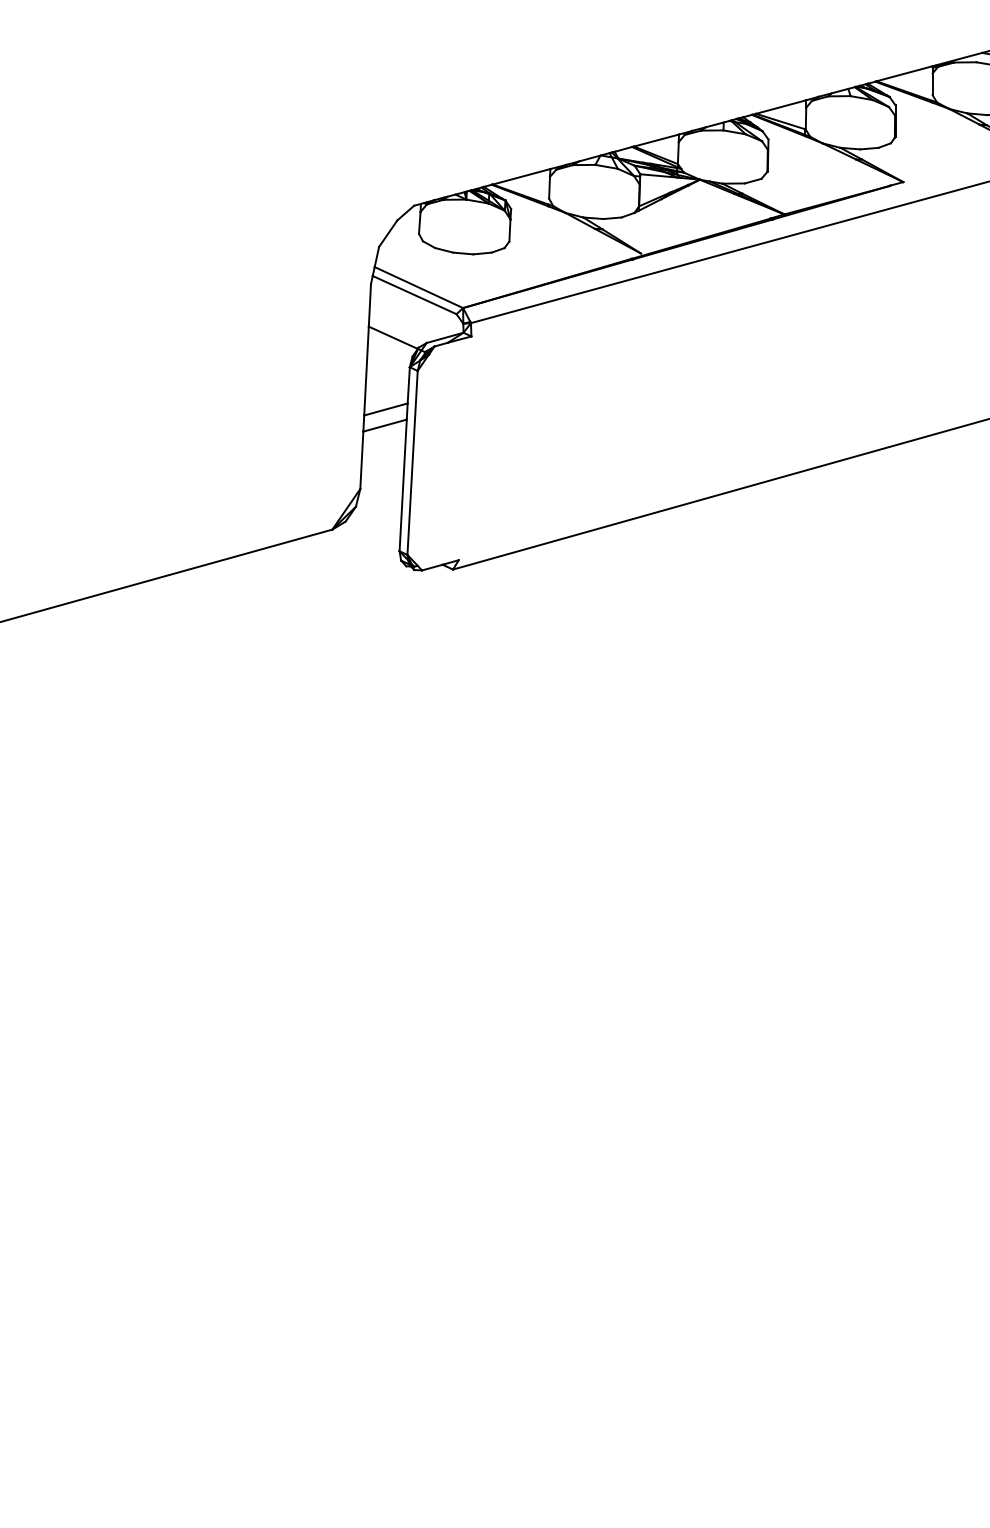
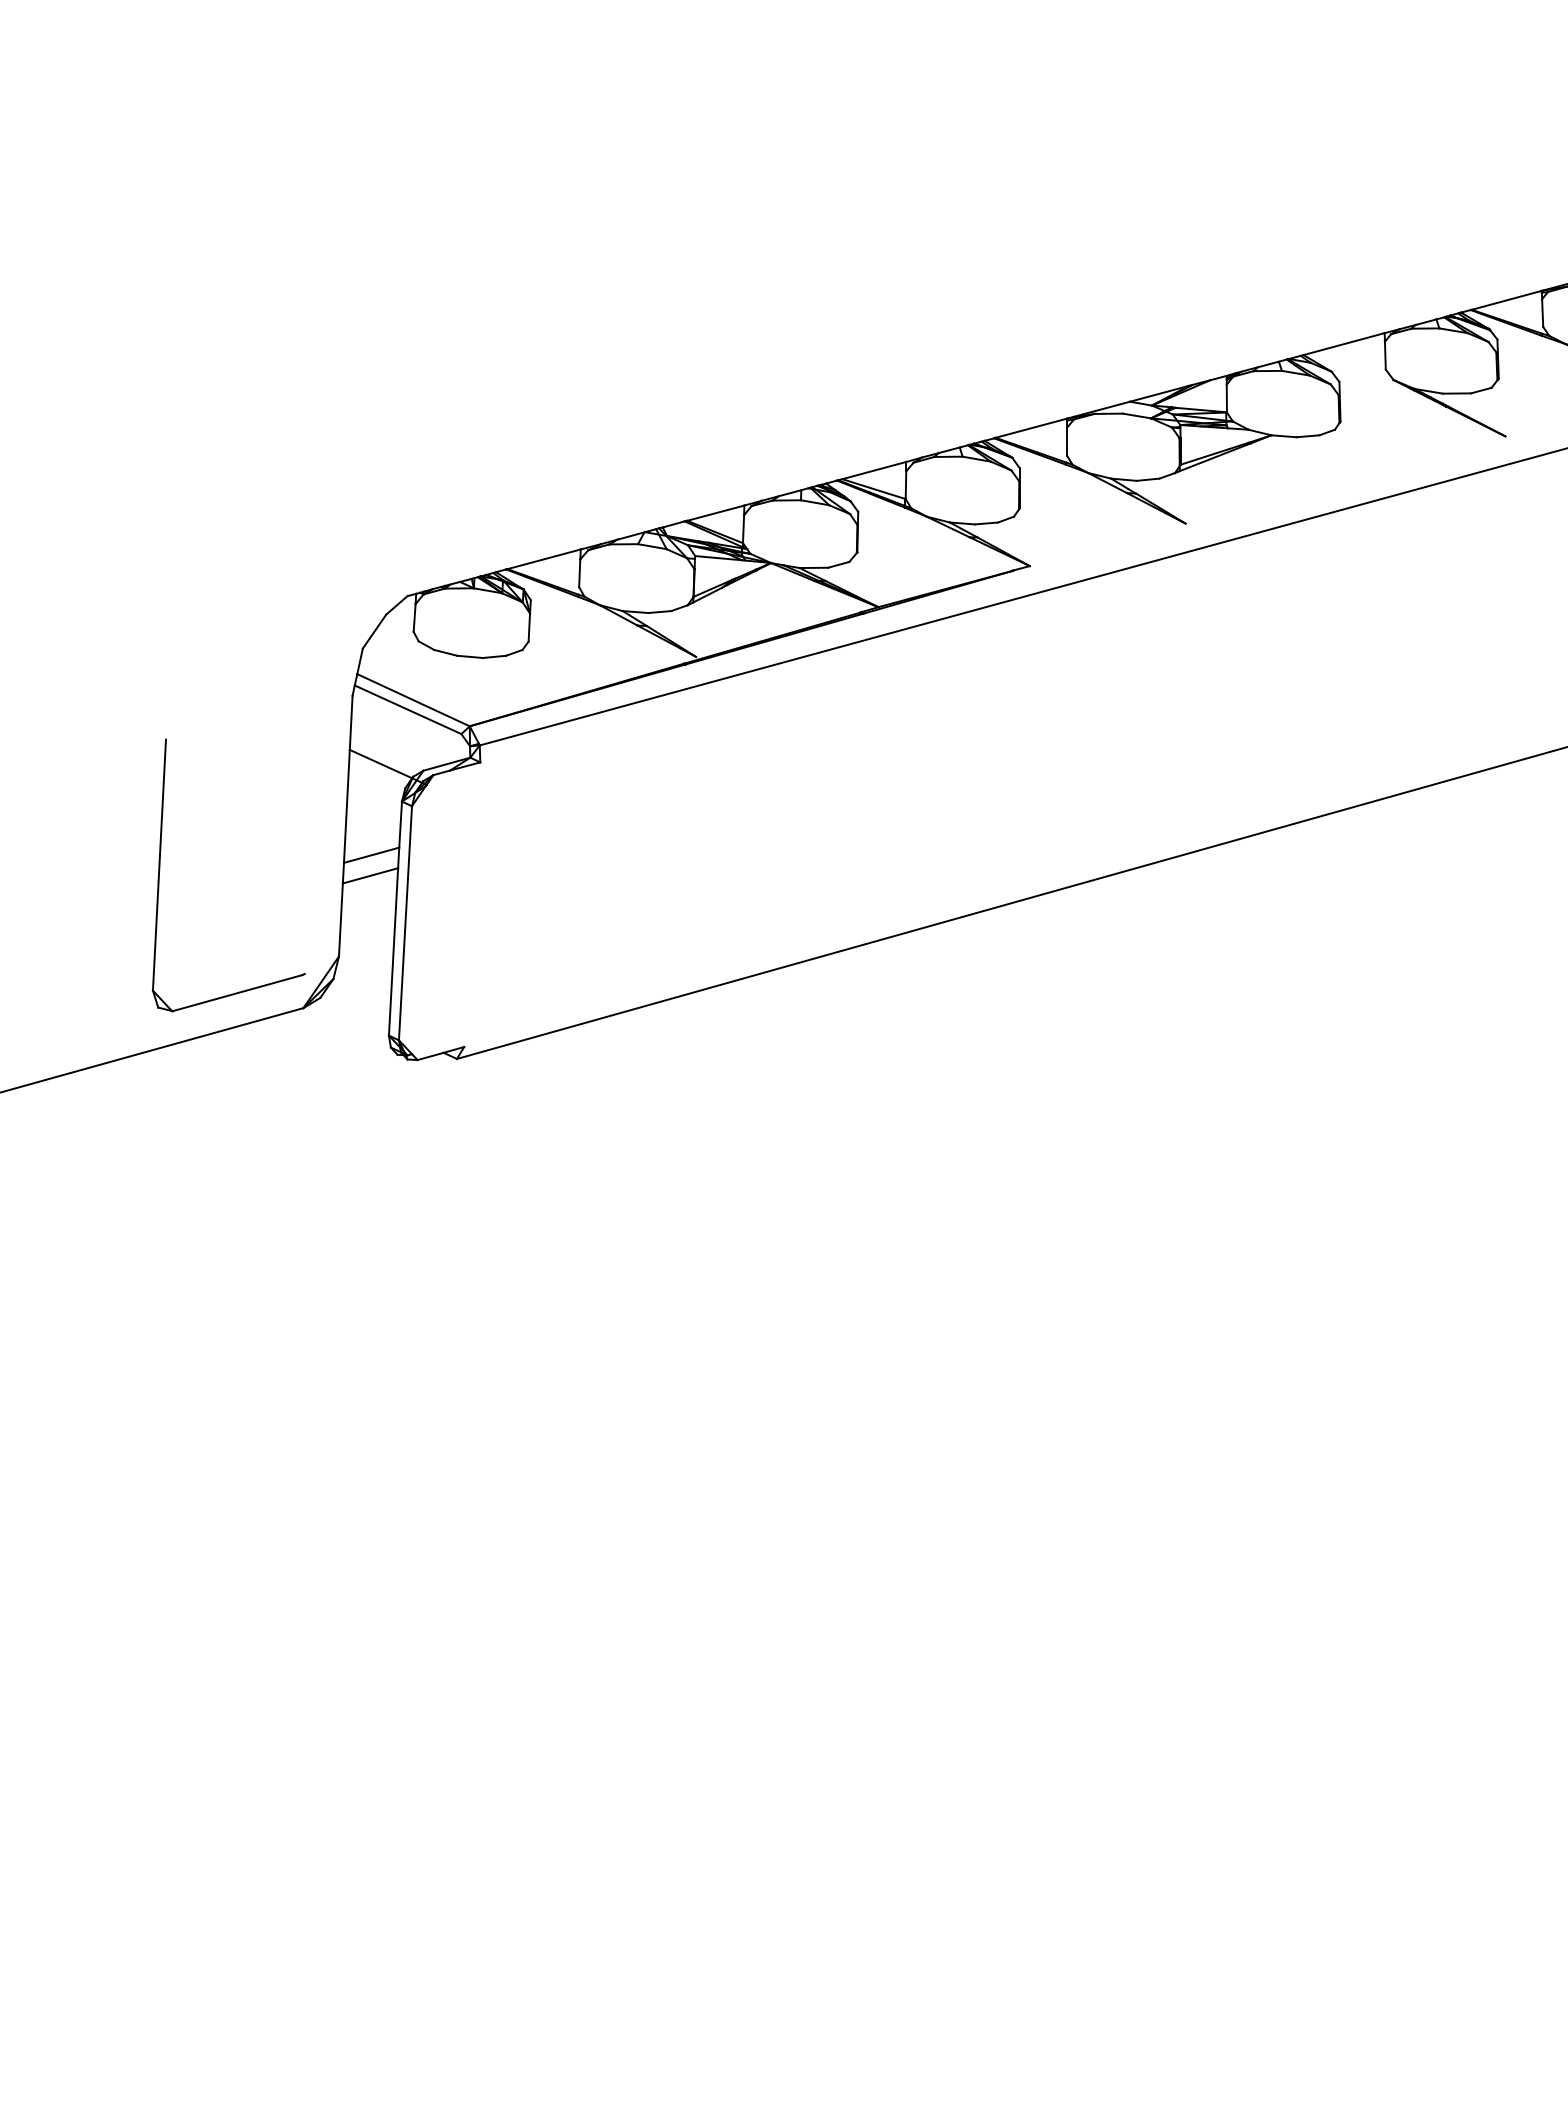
part: (220, 421) -> (160, 870), added

